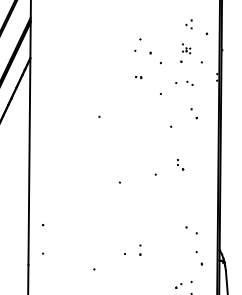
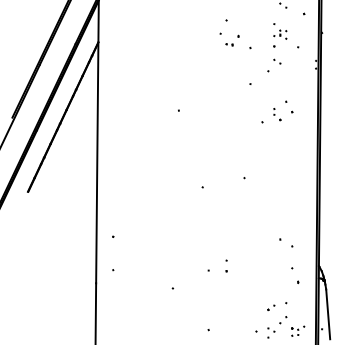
part: (186, 48) -> (280, 31), size x1.43
part: (138, 77) -> (229, 44), moved
part: (190, 83) -> (277, 61), moved
part: (180, 164) -> (277, 114), moved

